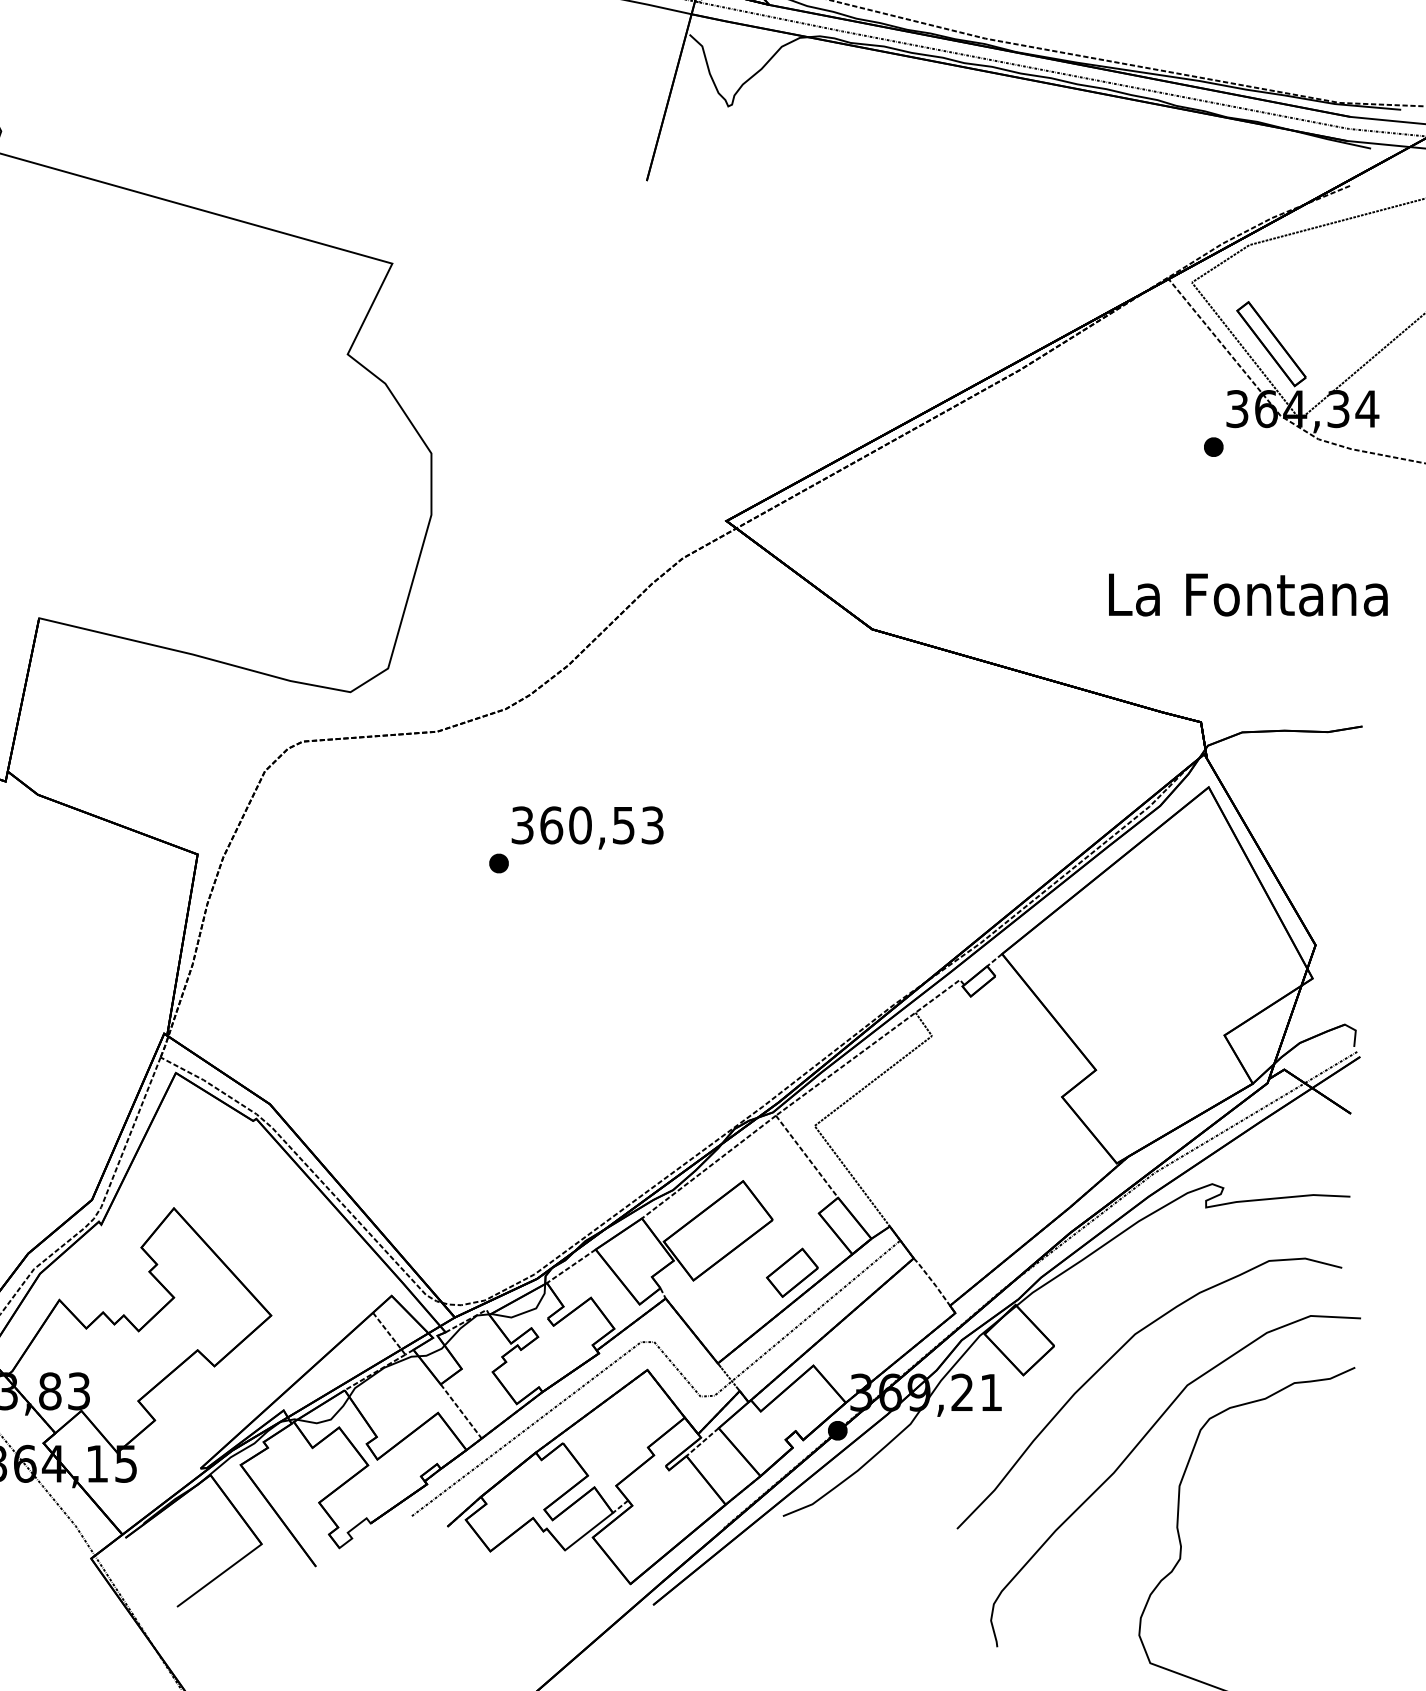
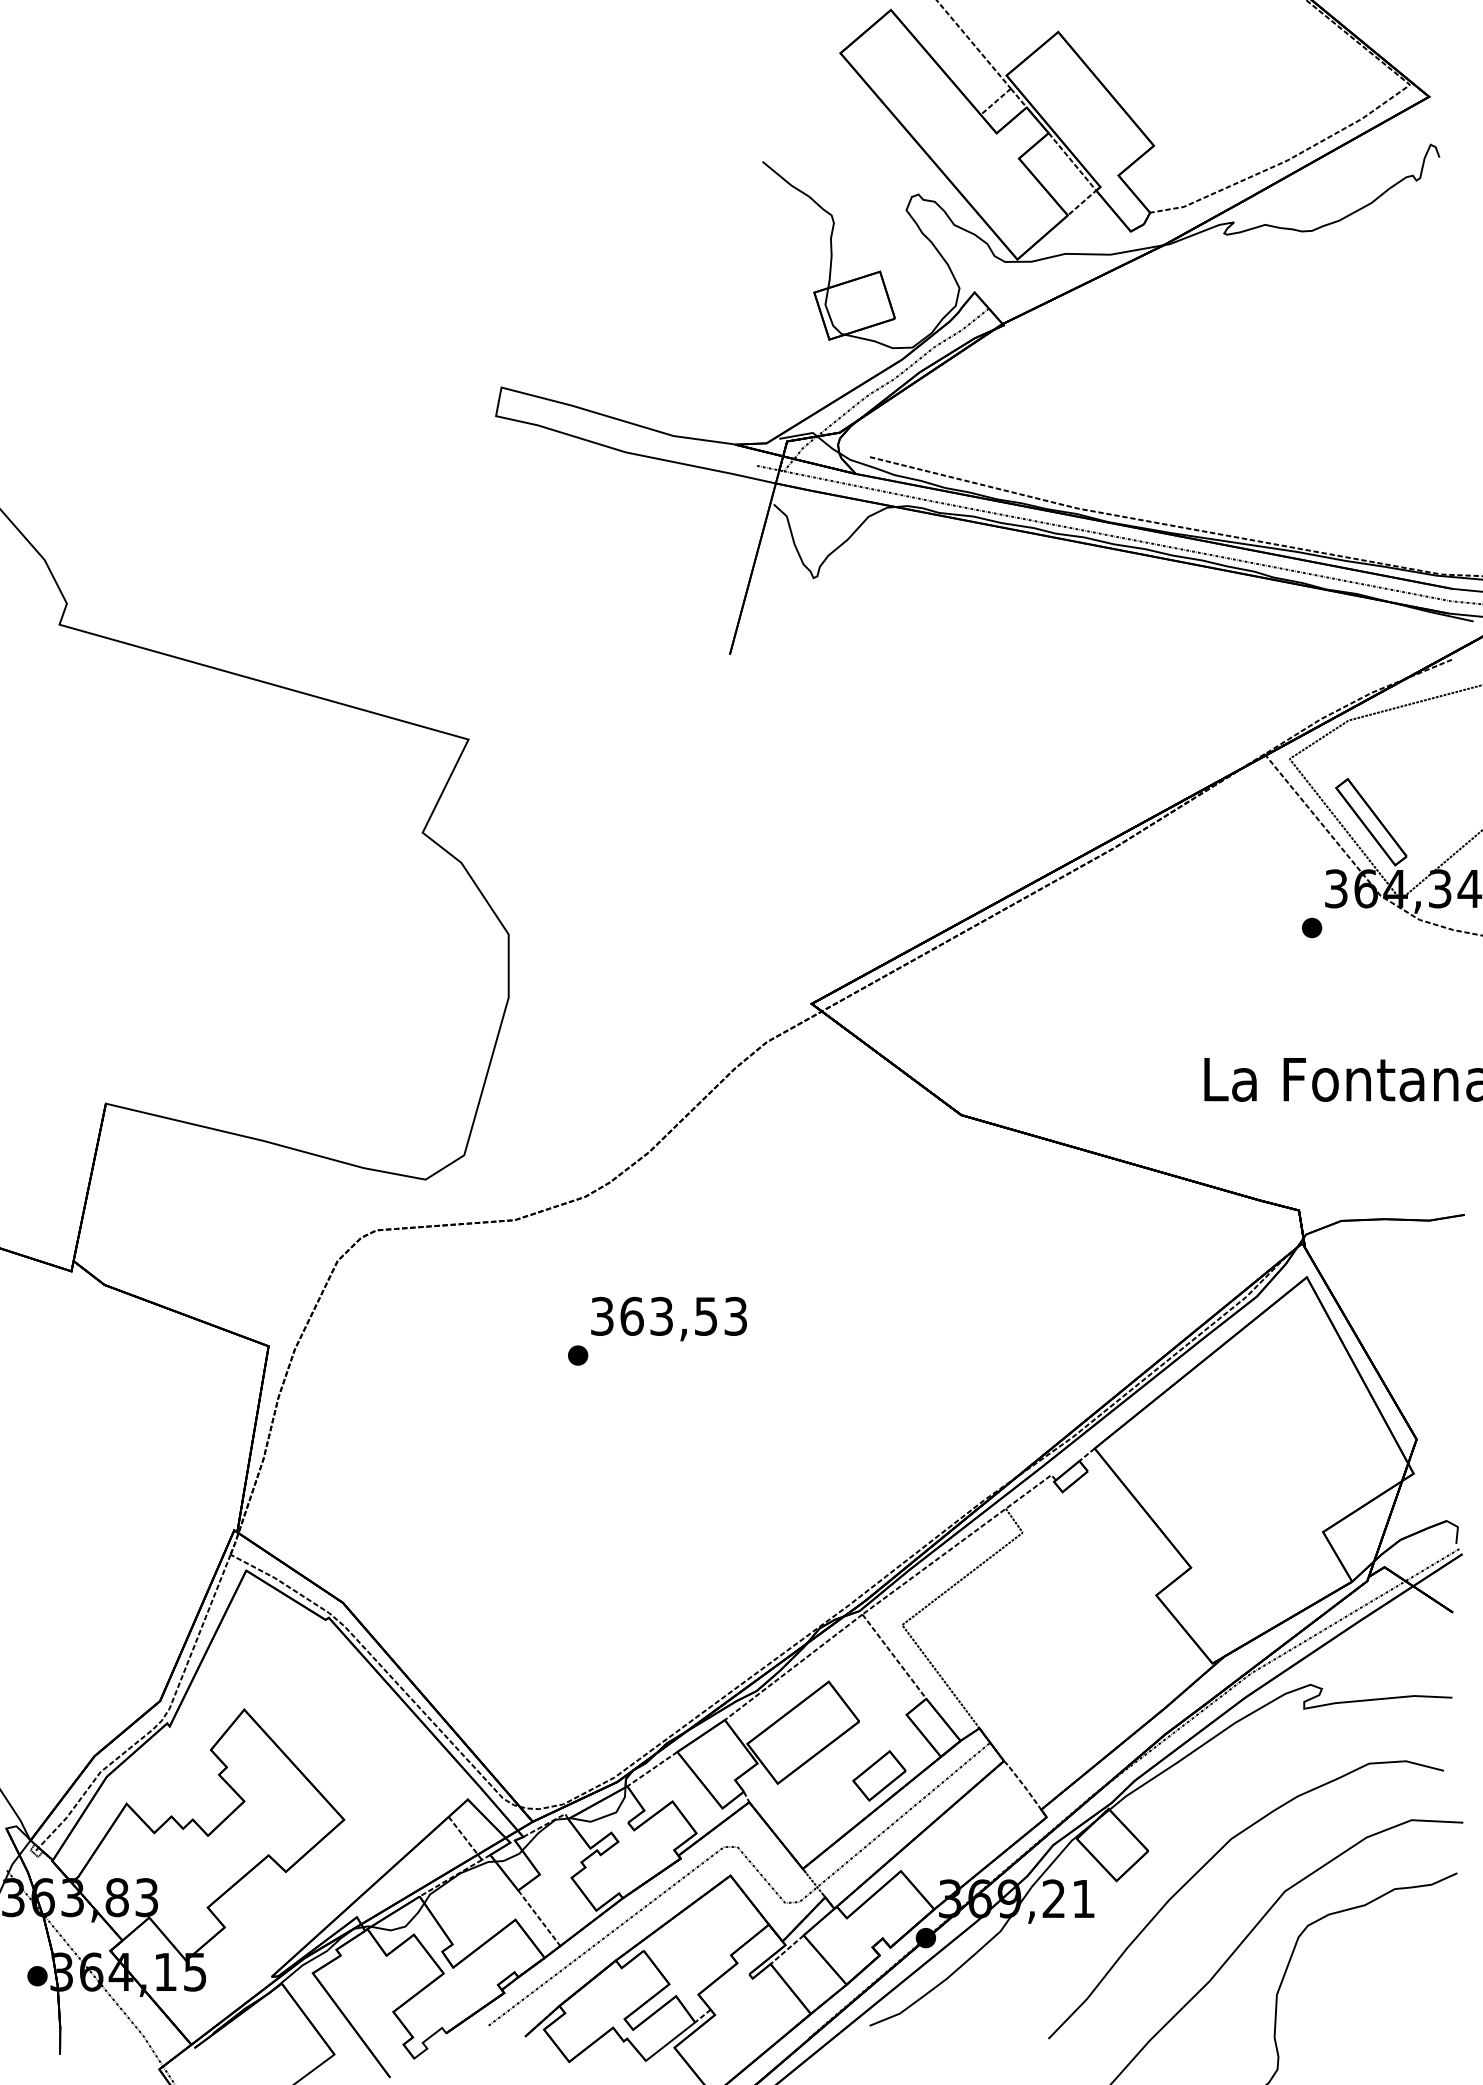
text: (580, 824) -> (661, 1315), 360,53 -> 363,53

